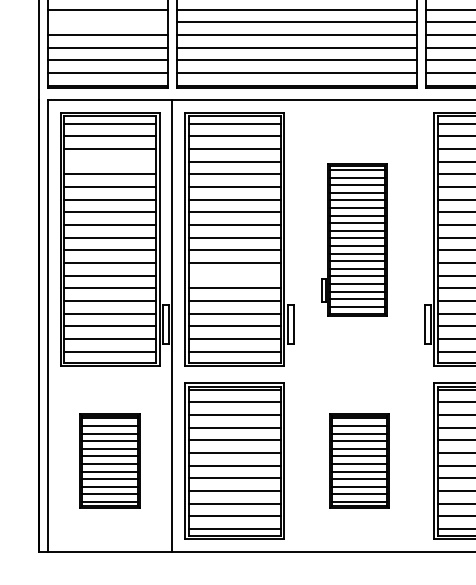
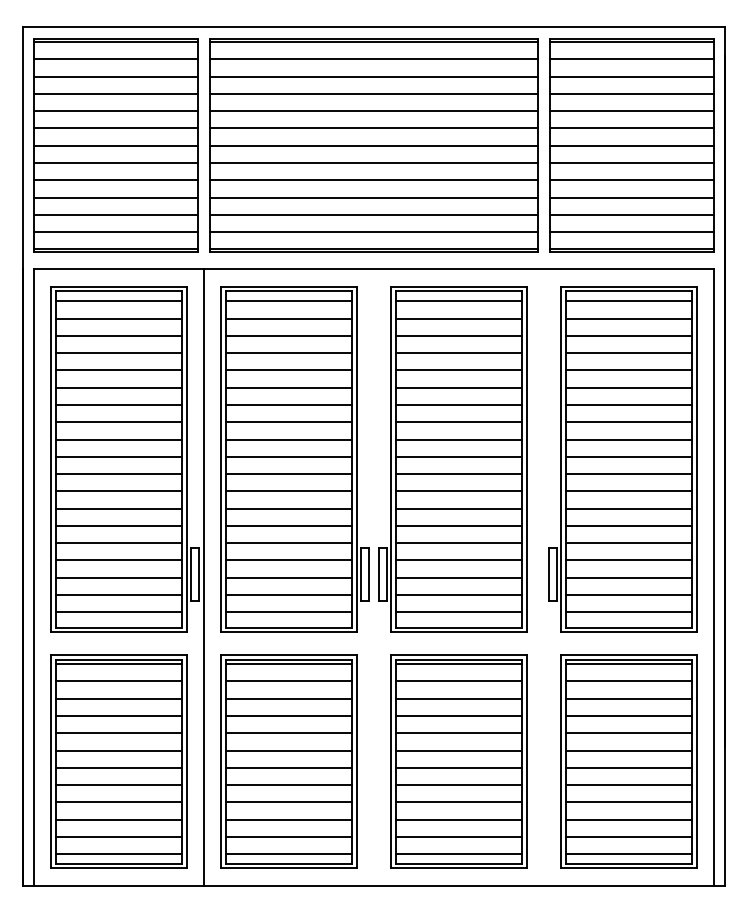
line: (108, 22) -> (116, 163), added
line: (110, 161) -> (119, 353), added
part: (354, 239) -> (452, 459), size x1.67
line: (234, 275) -> (288, 508), added
part: (109, 461) -> (118, 761), size x1.67
part: (359, 461) -> (458, 761), size x1.67

